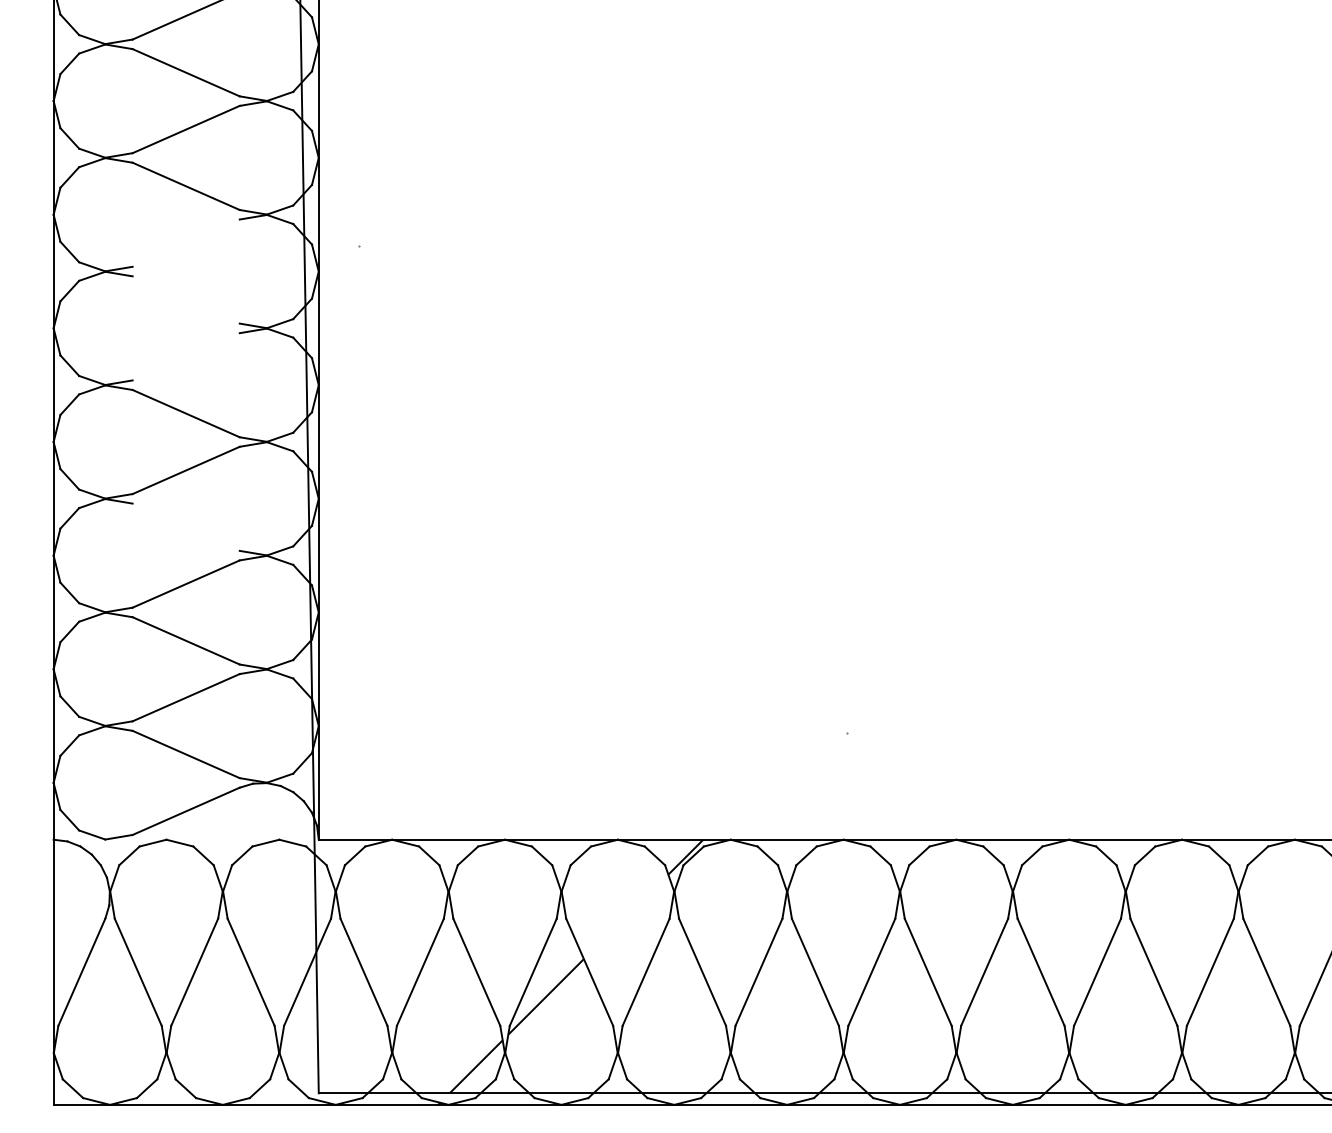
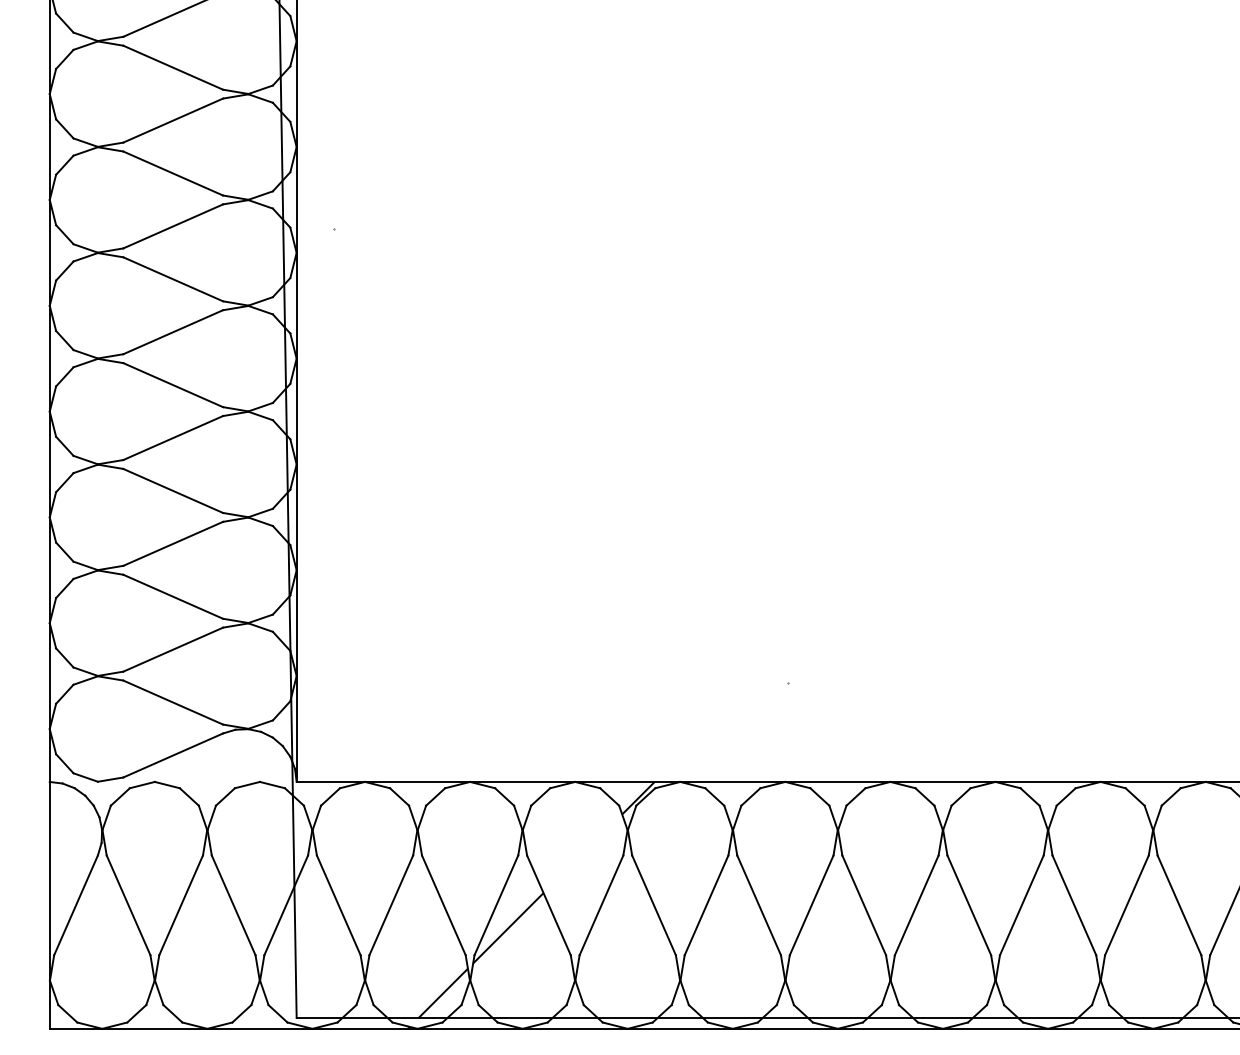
line: (185, 242) -> (172, 225), added
line: (185, 299) -> (172, 278), added
line: (185, 356) -> (172, 331), added
line: (185, 526) -> (172, 490), added

